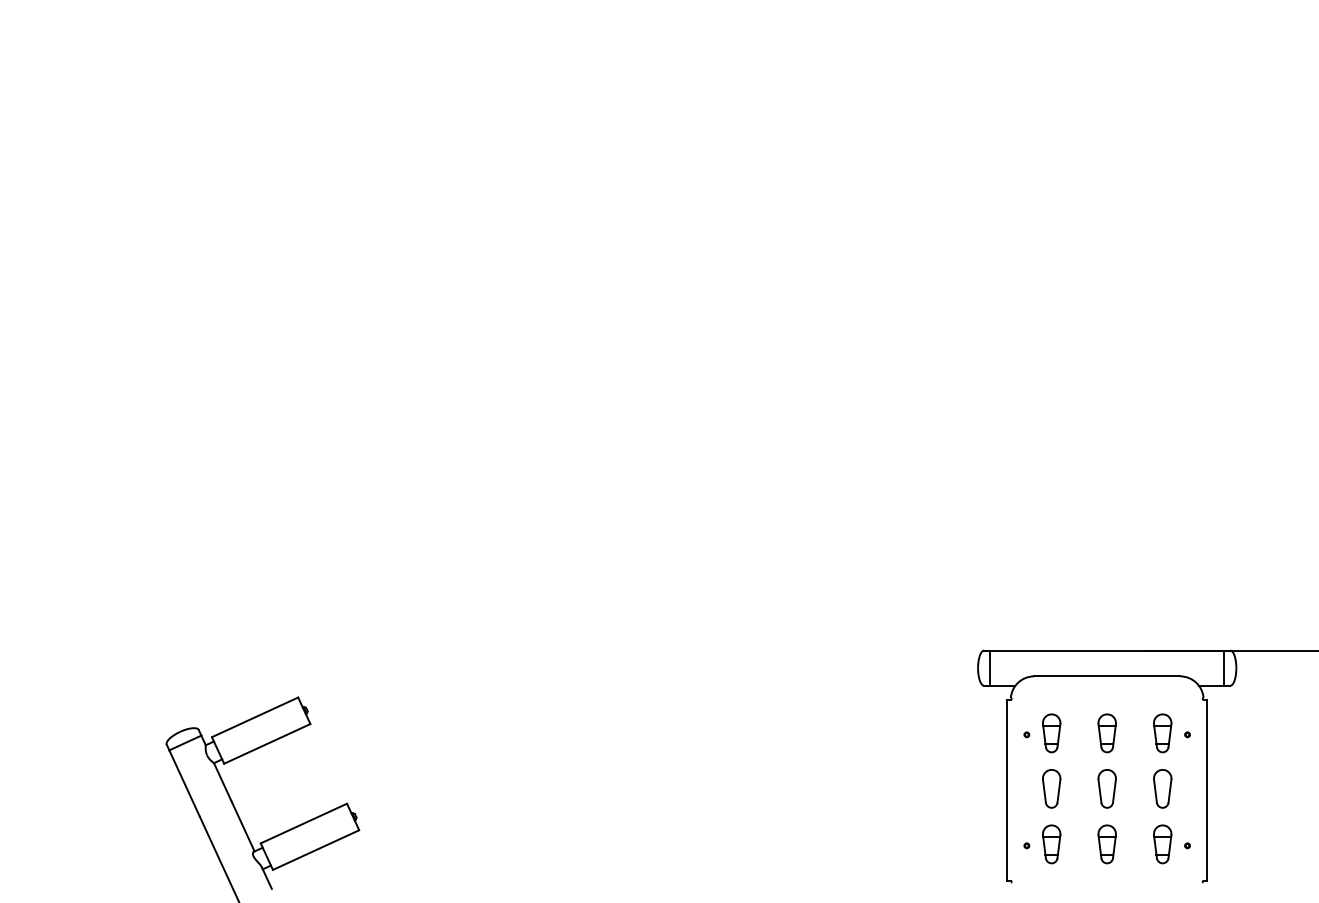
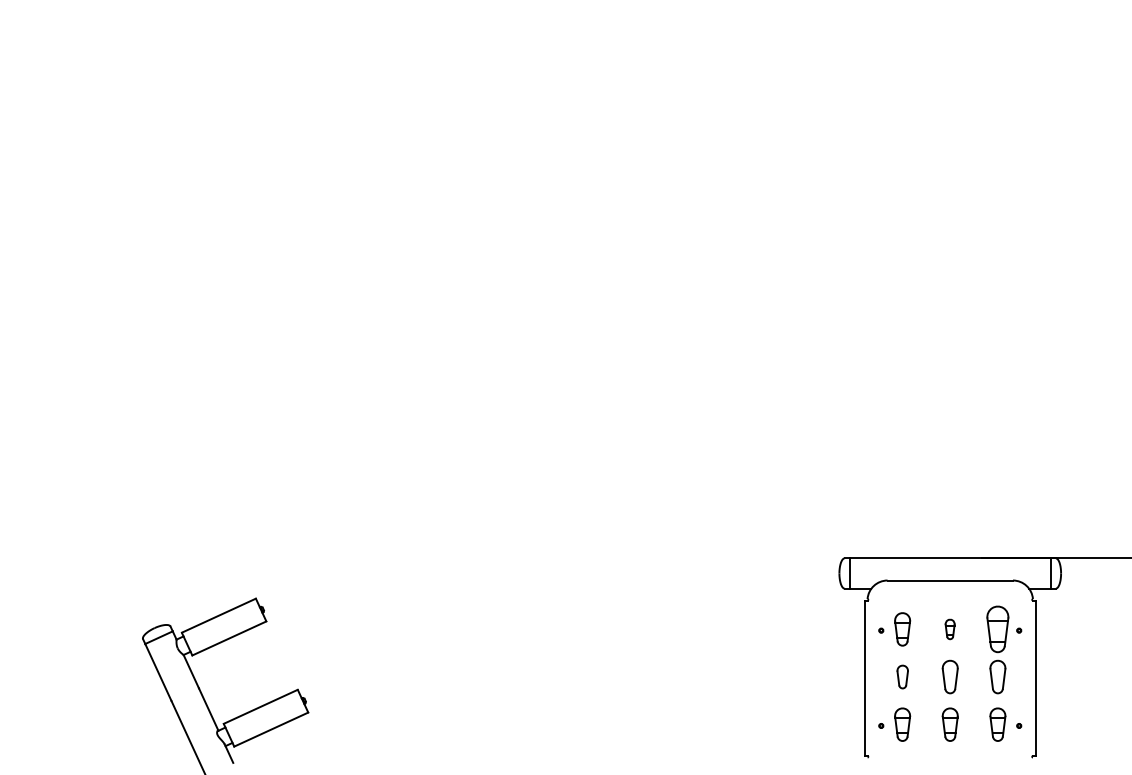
part: (1106, 733) -> (949, 629), size x0.6
part: (1162, 733) -> (997, 629), size x1.4
part: (1051, 788) -> (902, 676), size x0.7

